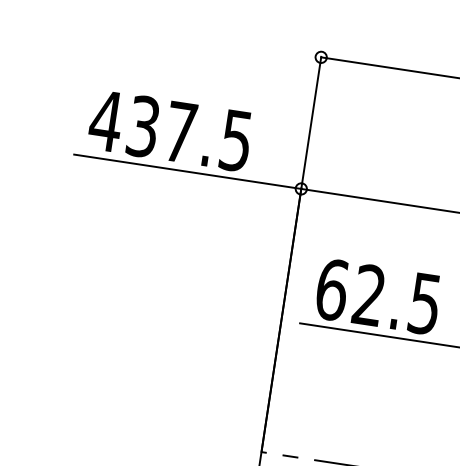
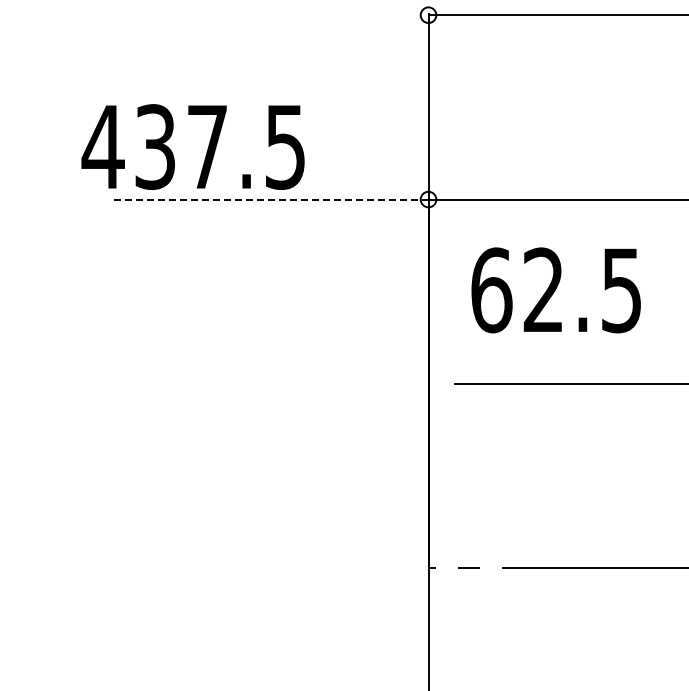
text: (169, 130) -> (192, 146), moved
line: (187, 171) -> (268, 199), solid -> dashed
text: (377, 296) -> (555, 290), moved

